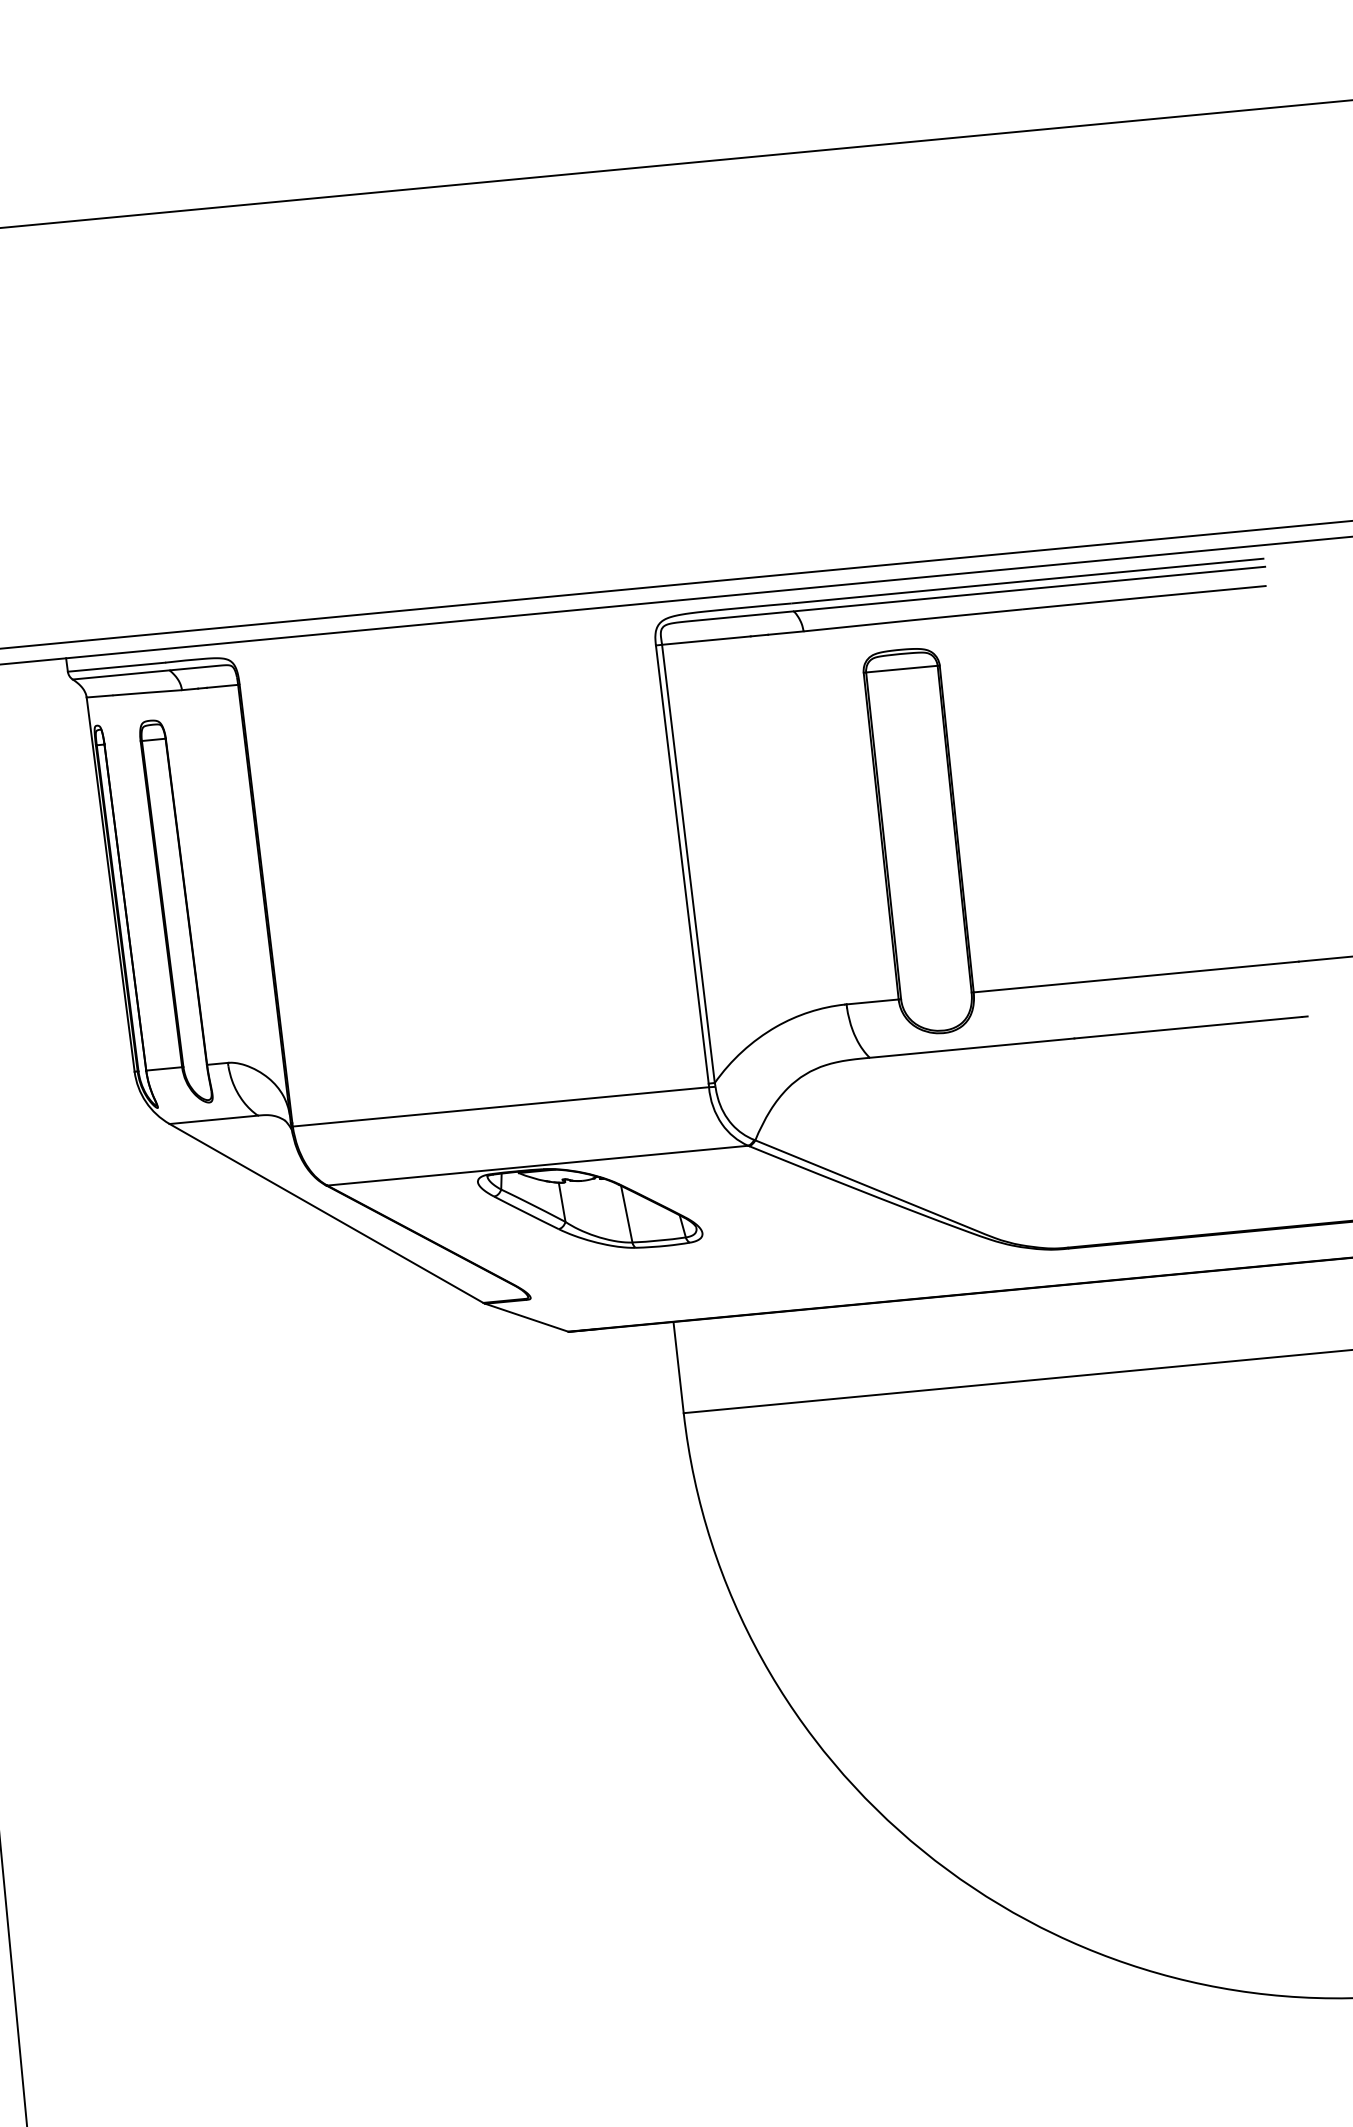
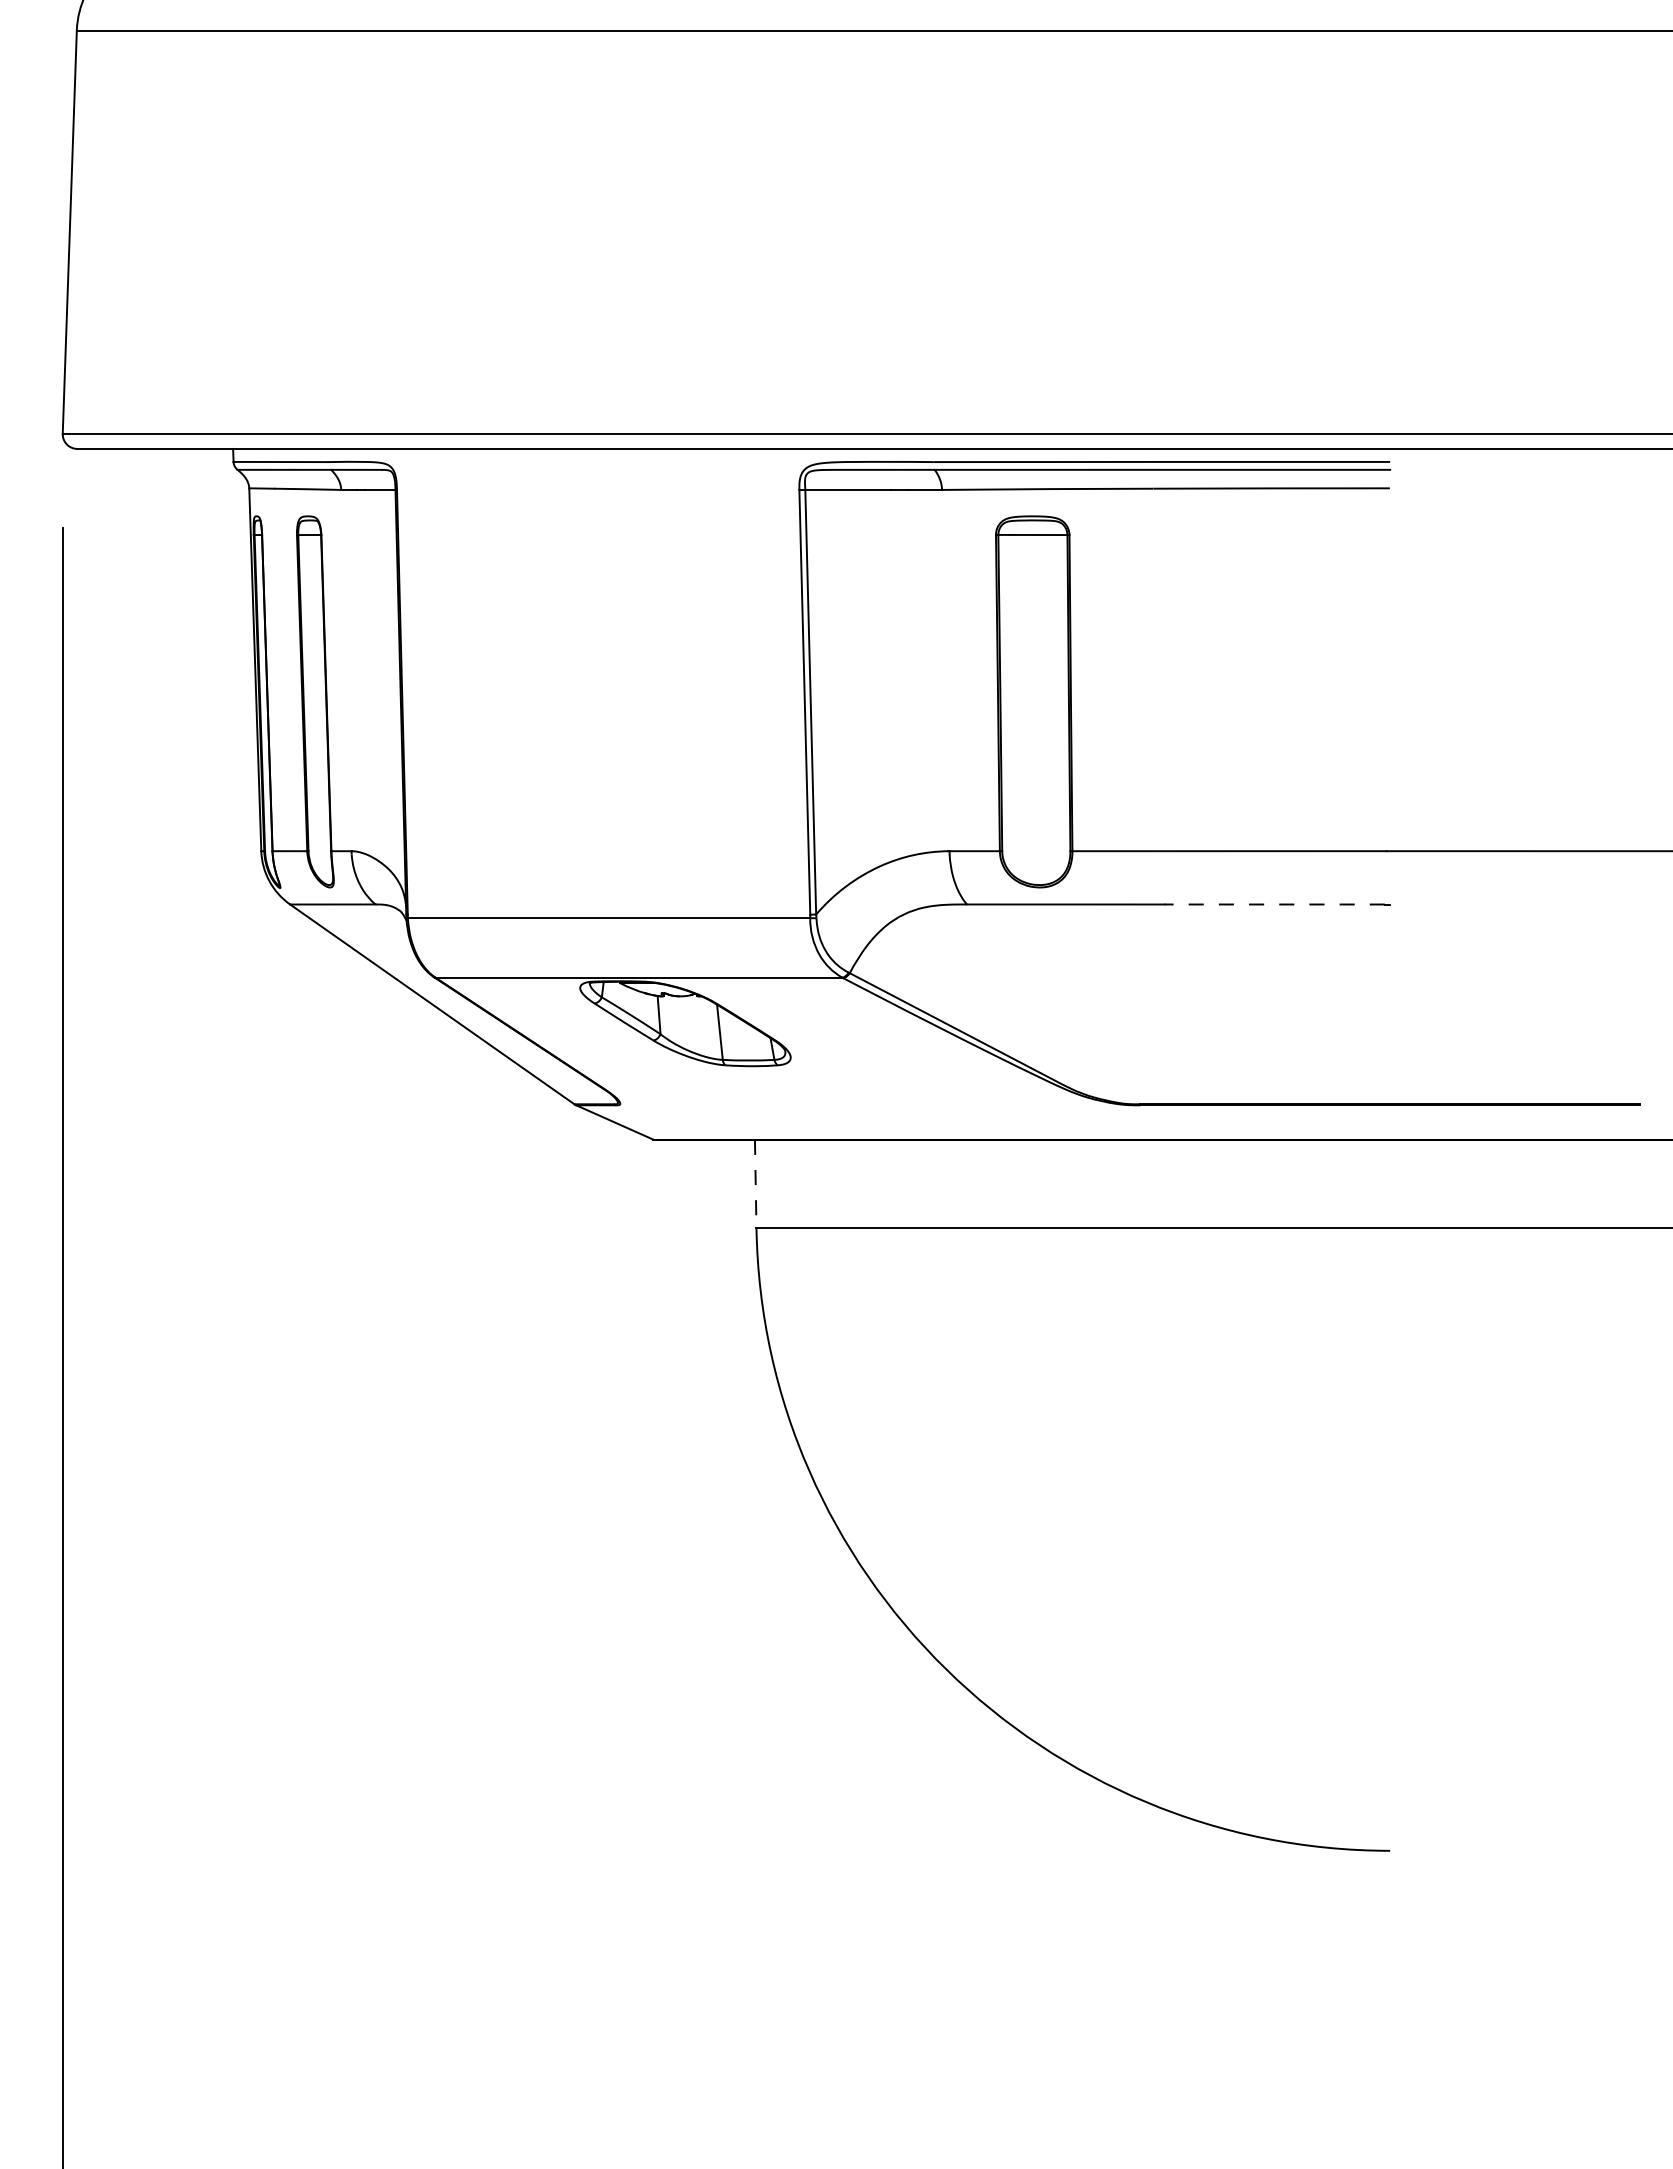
line: (1187, 1027) -> (1274, 904), solid -> dashed
line: (678, 1368) -> (755, 1184), solid -> dashed

